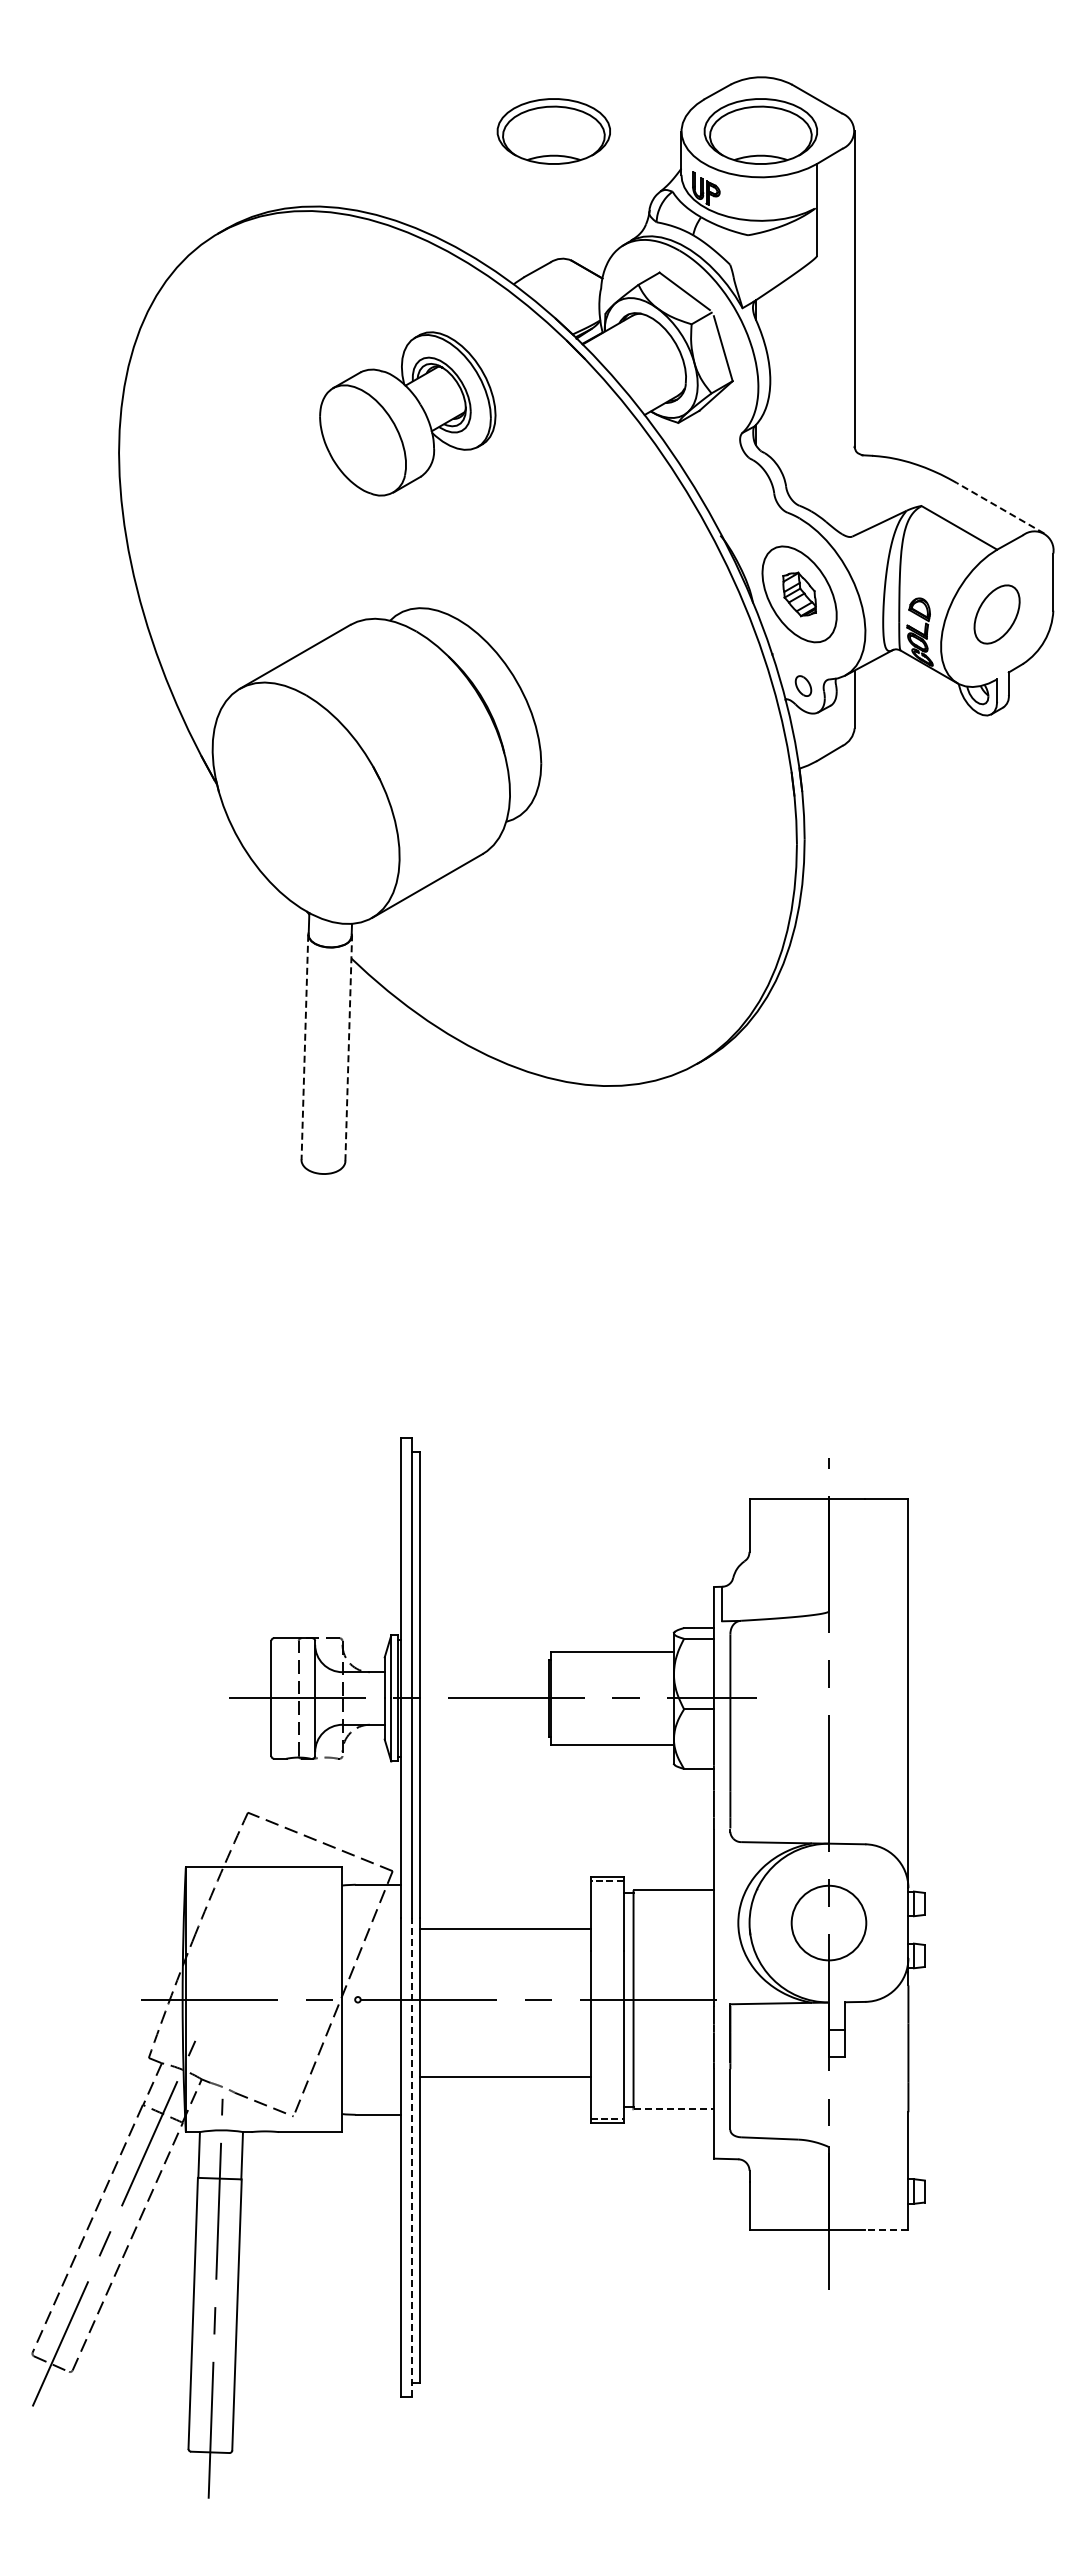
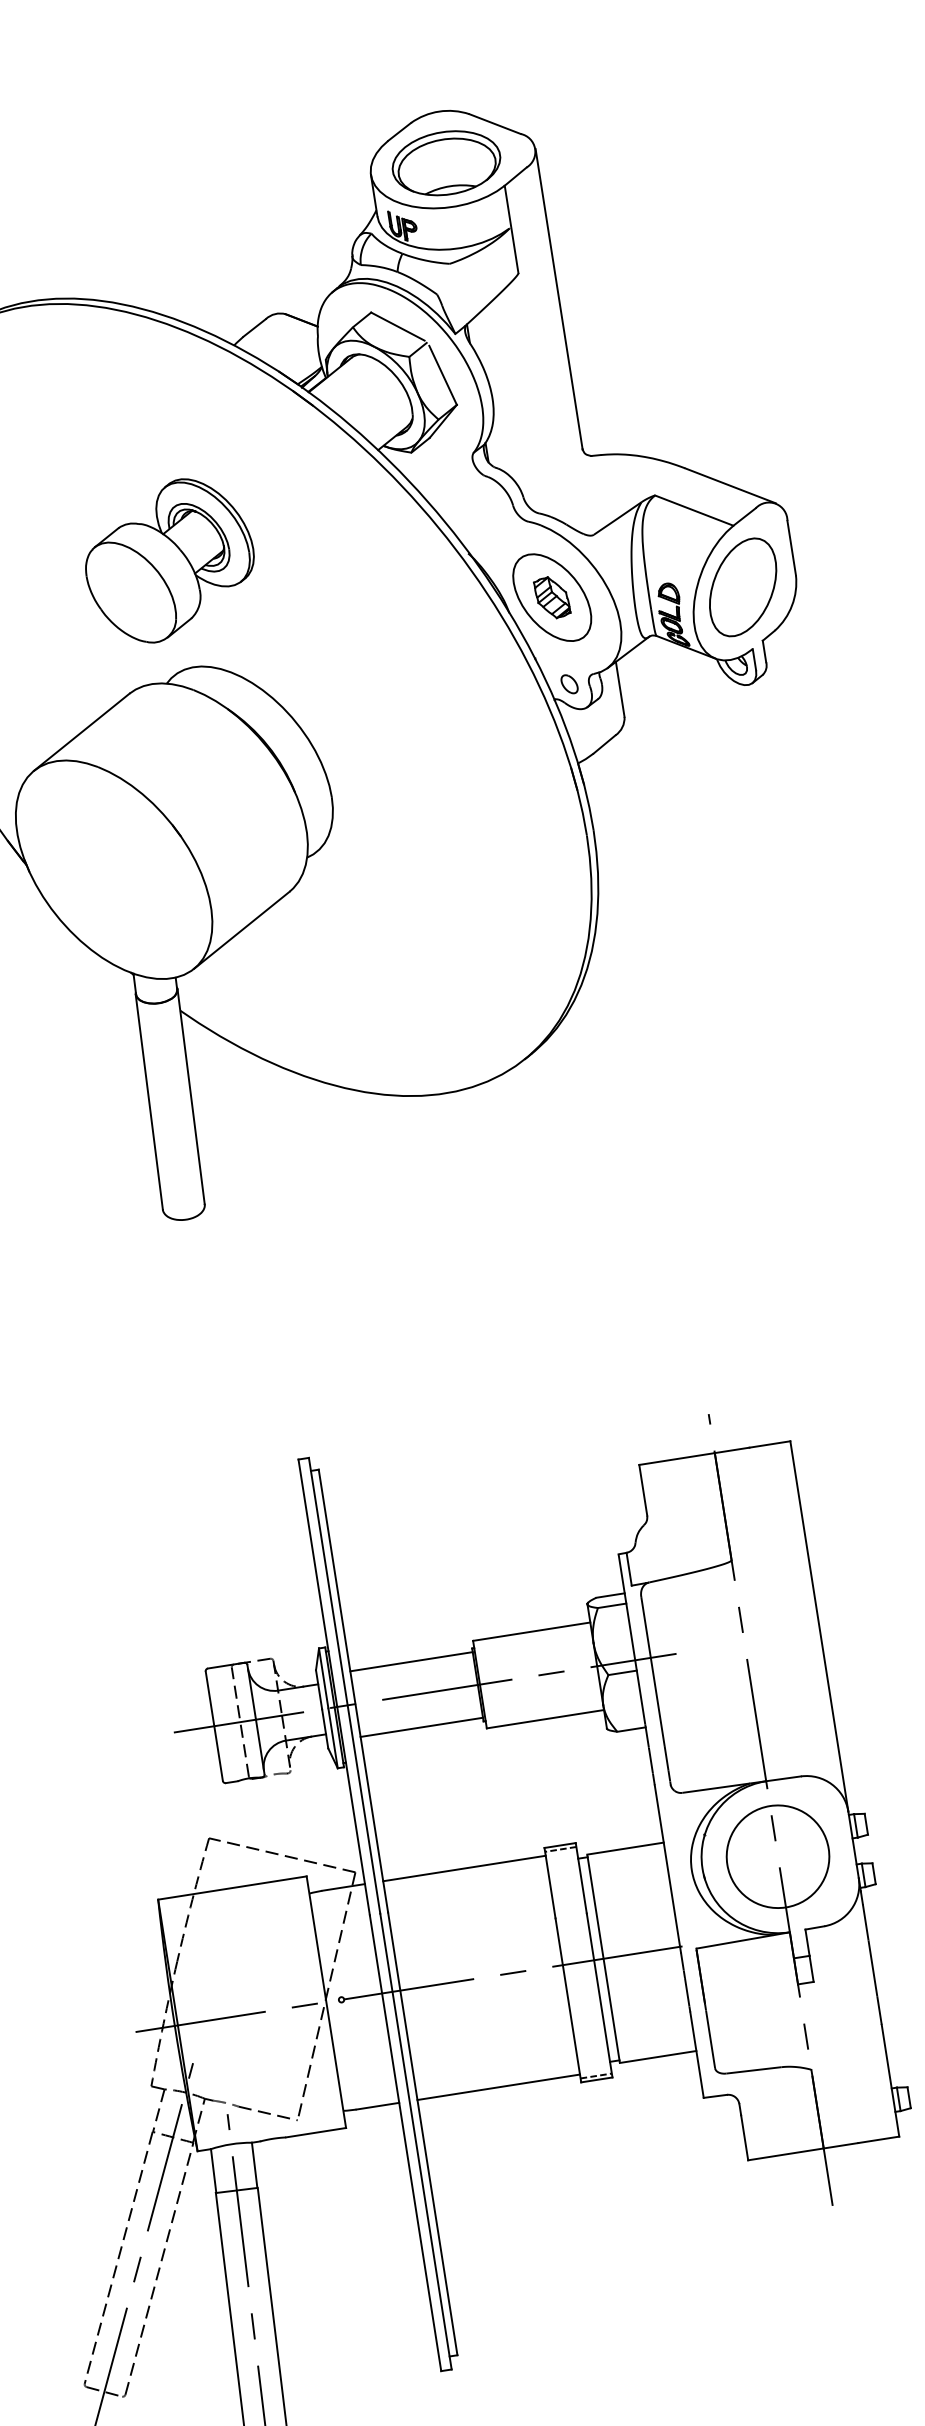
part: (553, 131) -> (249, 194), removed
part: (407, 413) -> (169, 560), moved
line: (1000, 508) -> (730, 486), dashed -> solid
part: (996, 614) -> (742, 587), size x1.67
line: (304, 1047) -> (148, 1102), dashed -> solid
line: (348, 1048) -> (190, 1096), dashed -> solid
line: (483, 1663) -> (410, 1661), added
line: (483, 1733) -> (421, 1727), added
circle: (828, 1922) -> (777, 1856), size x1.43
line: (504, 1928) -> (463, 1868), moved
line: (504, 2076) -> (497, 2087), moved
line: (674, 2109) -> (658, 2057), dashed -> solid
line: (411, 2157) -> (415, 2141), dashed -> solid
line: (886, 2229) -> (878, 2139), dashed -> solid

